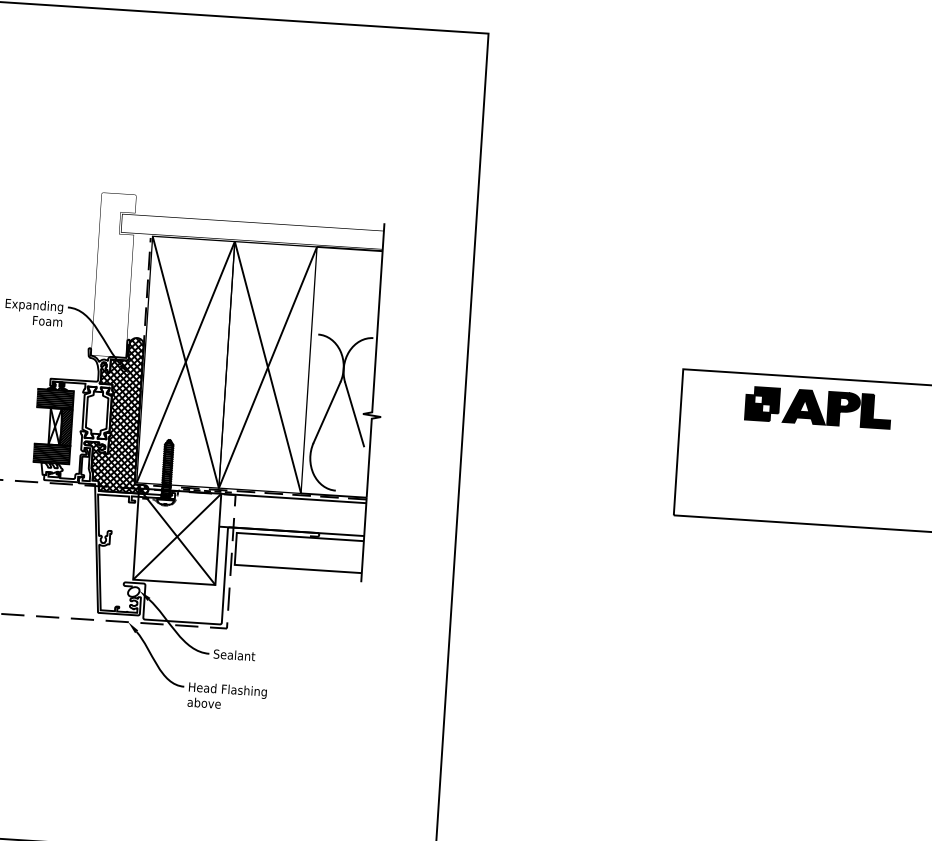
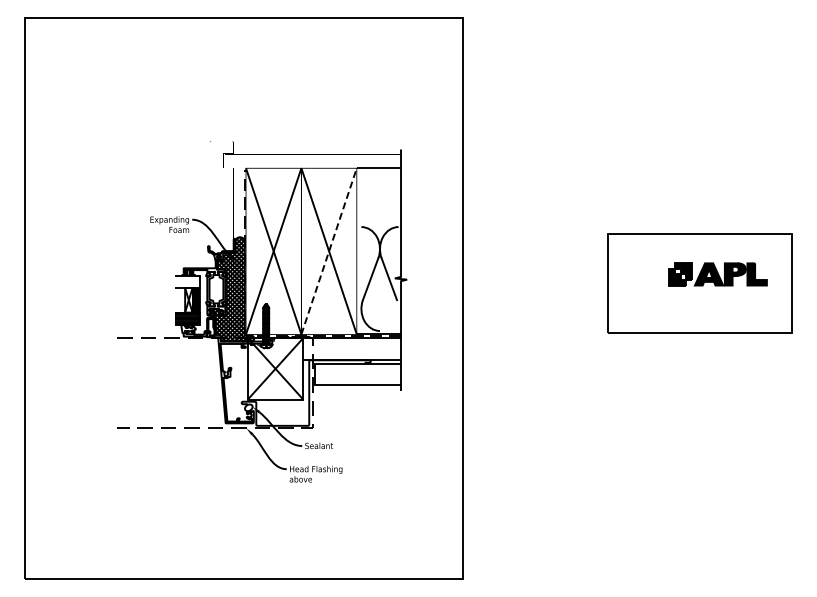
line: (268, 367) -> (329, 251), solid -> dashed
hatch: (54, 398) -> (187, 281), removed
part: (817, 407) -> (717, 274), moved

